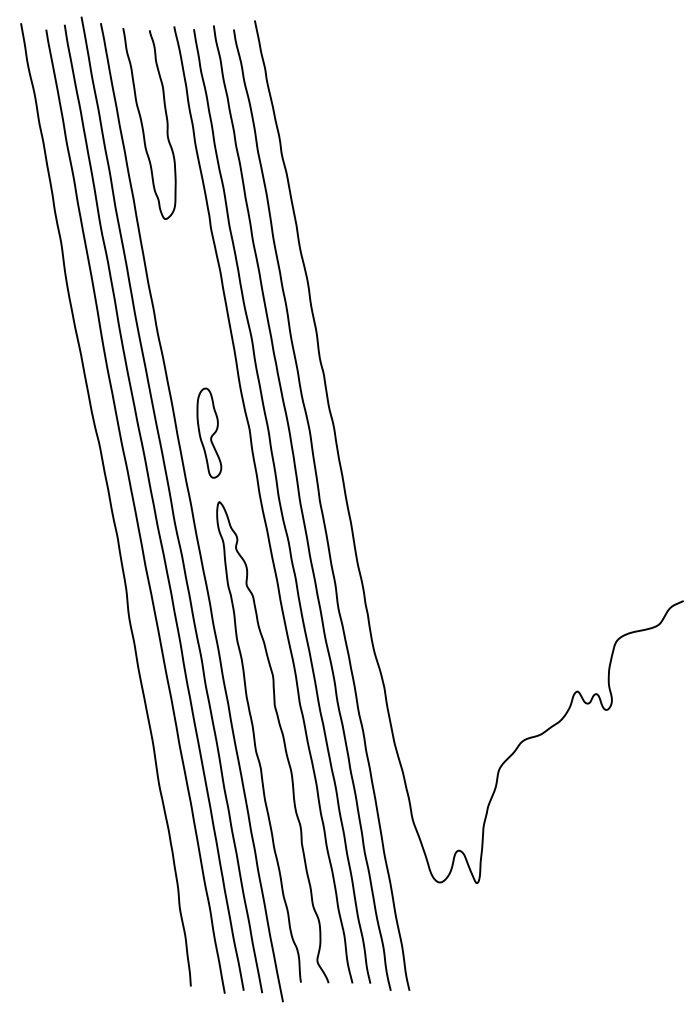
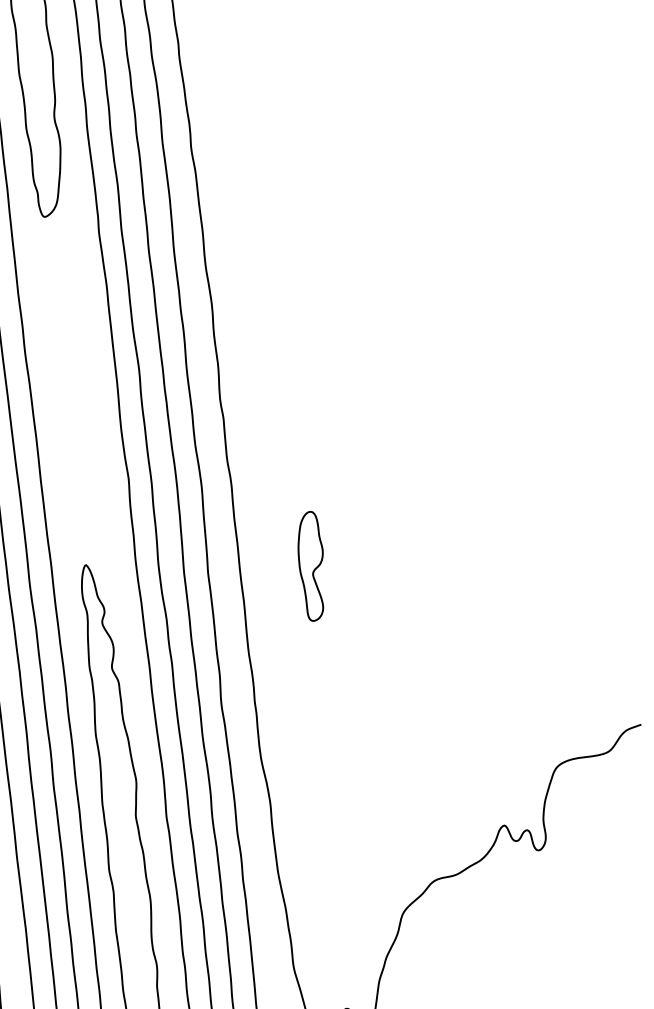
part: (209, 432) -> (311, 565), moved

